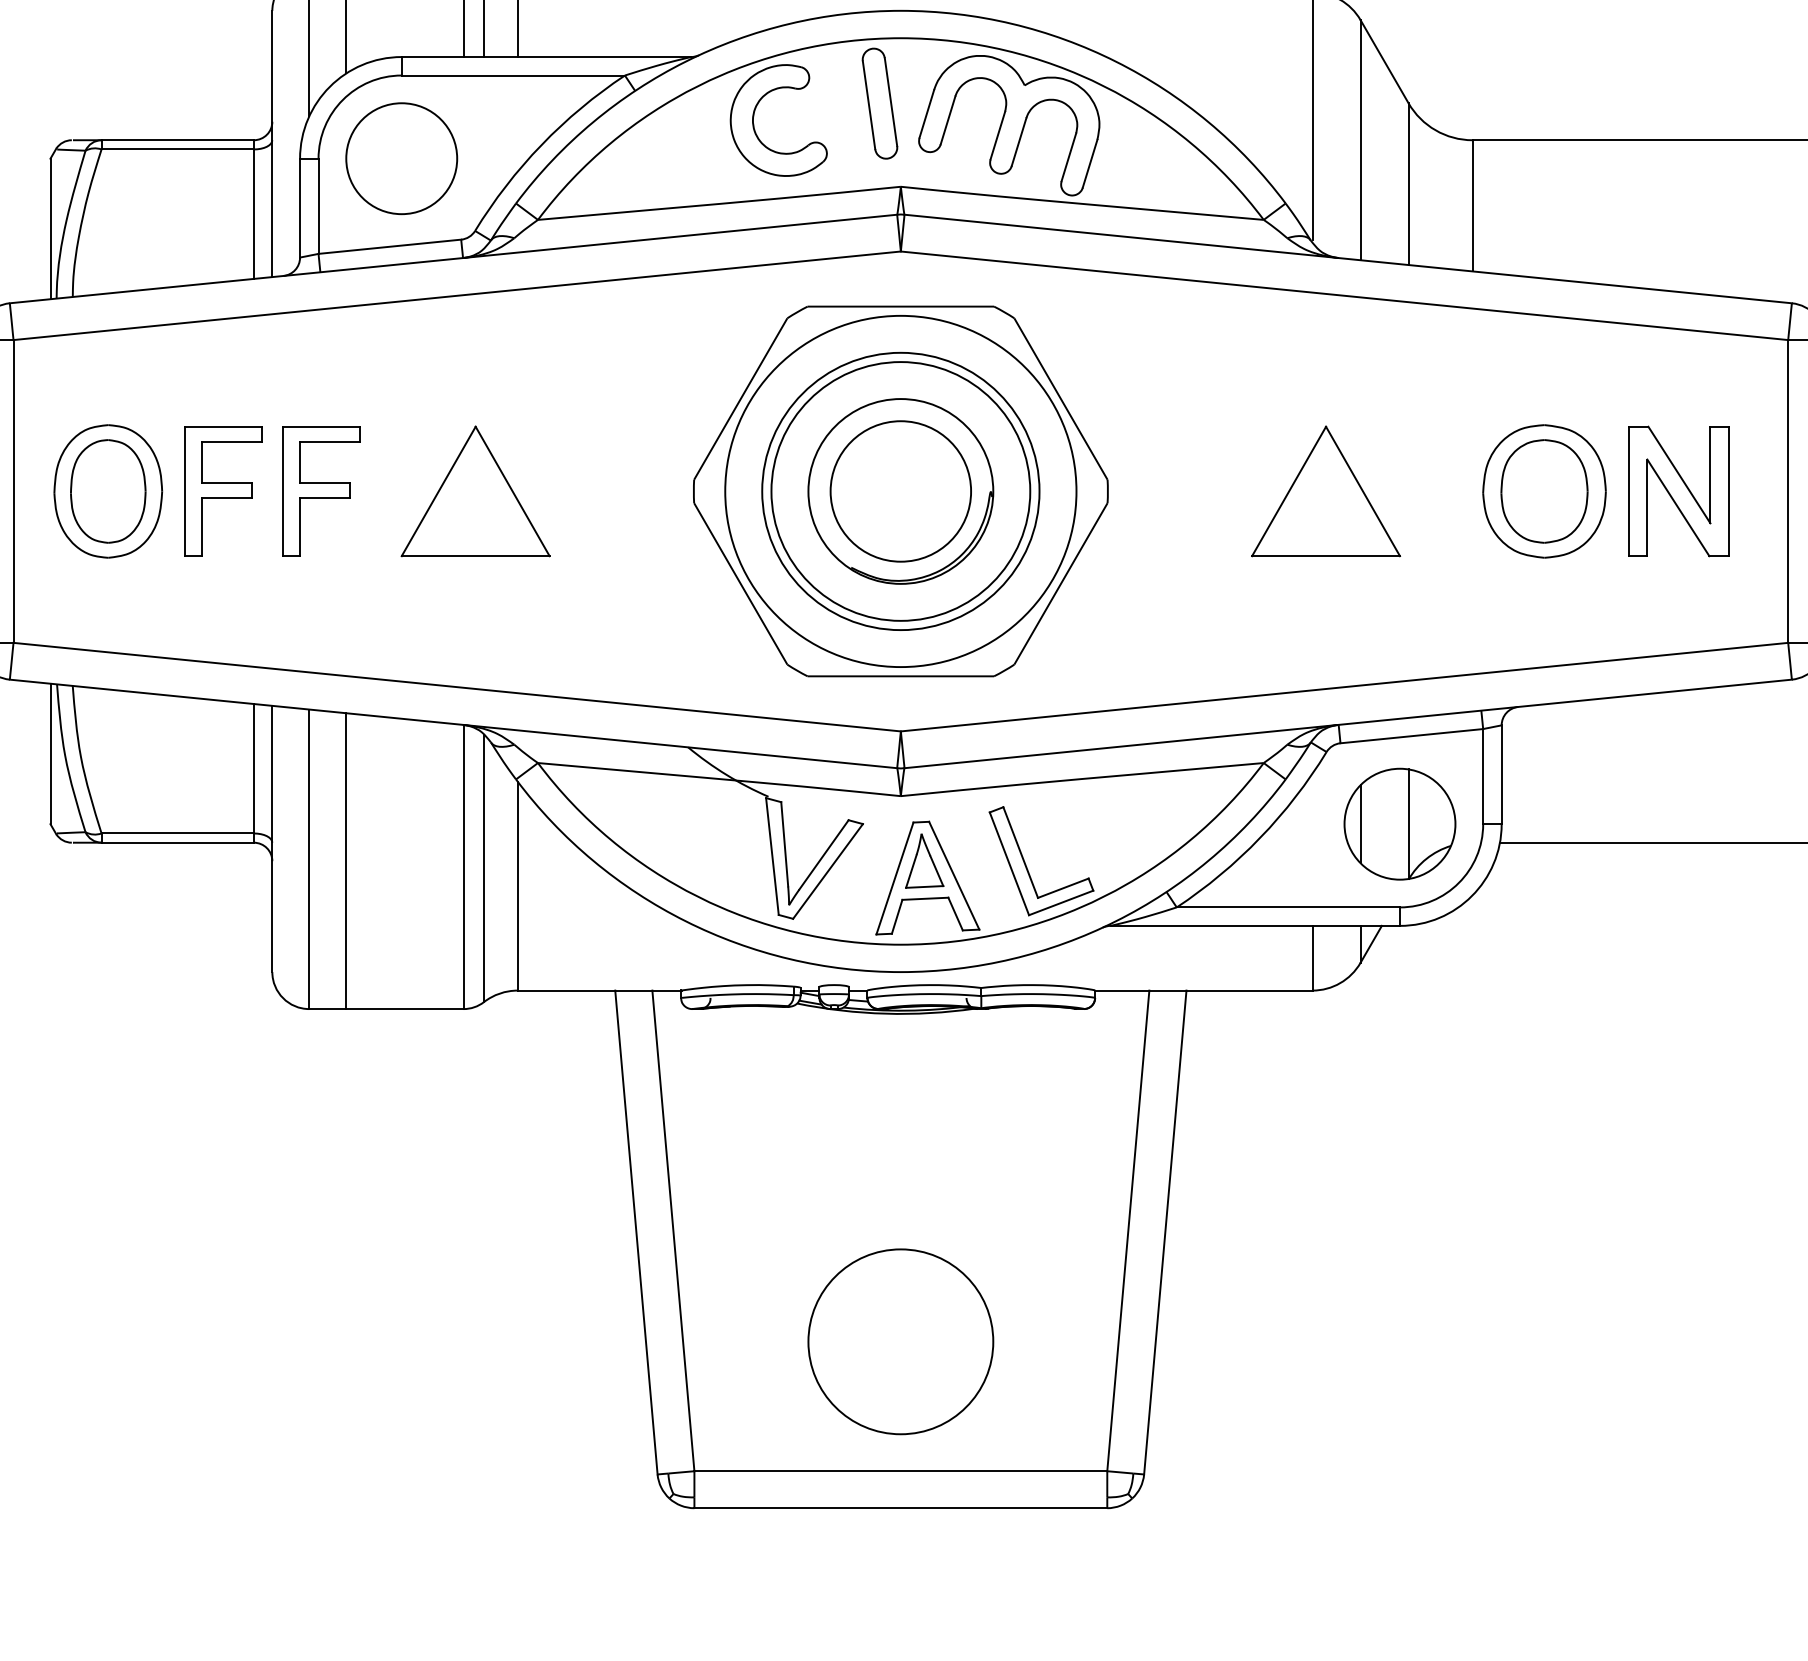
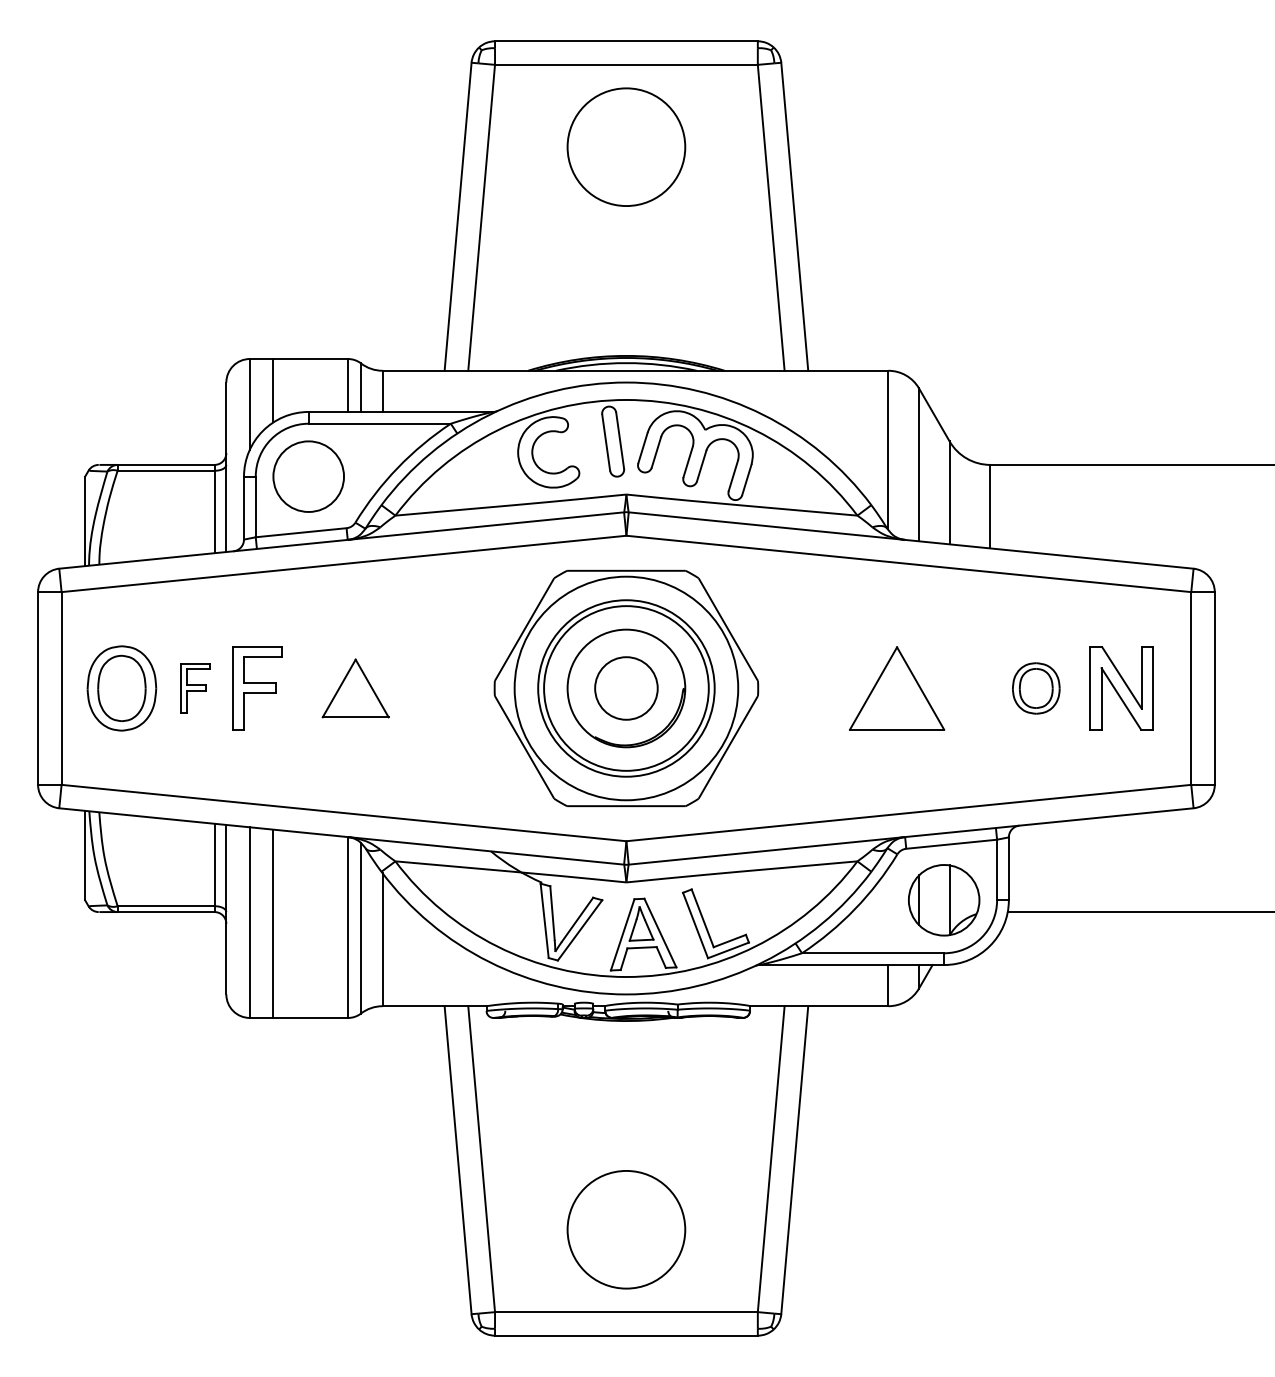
part: (223, 491) -> (195, 688), size x0.6
part: (475, 491) -> (355, 688), size x0.7
circle: (900, 491) -> (626, 688), size x0.7
part: (1545, 491) -> (1036, 688), size x0.6

